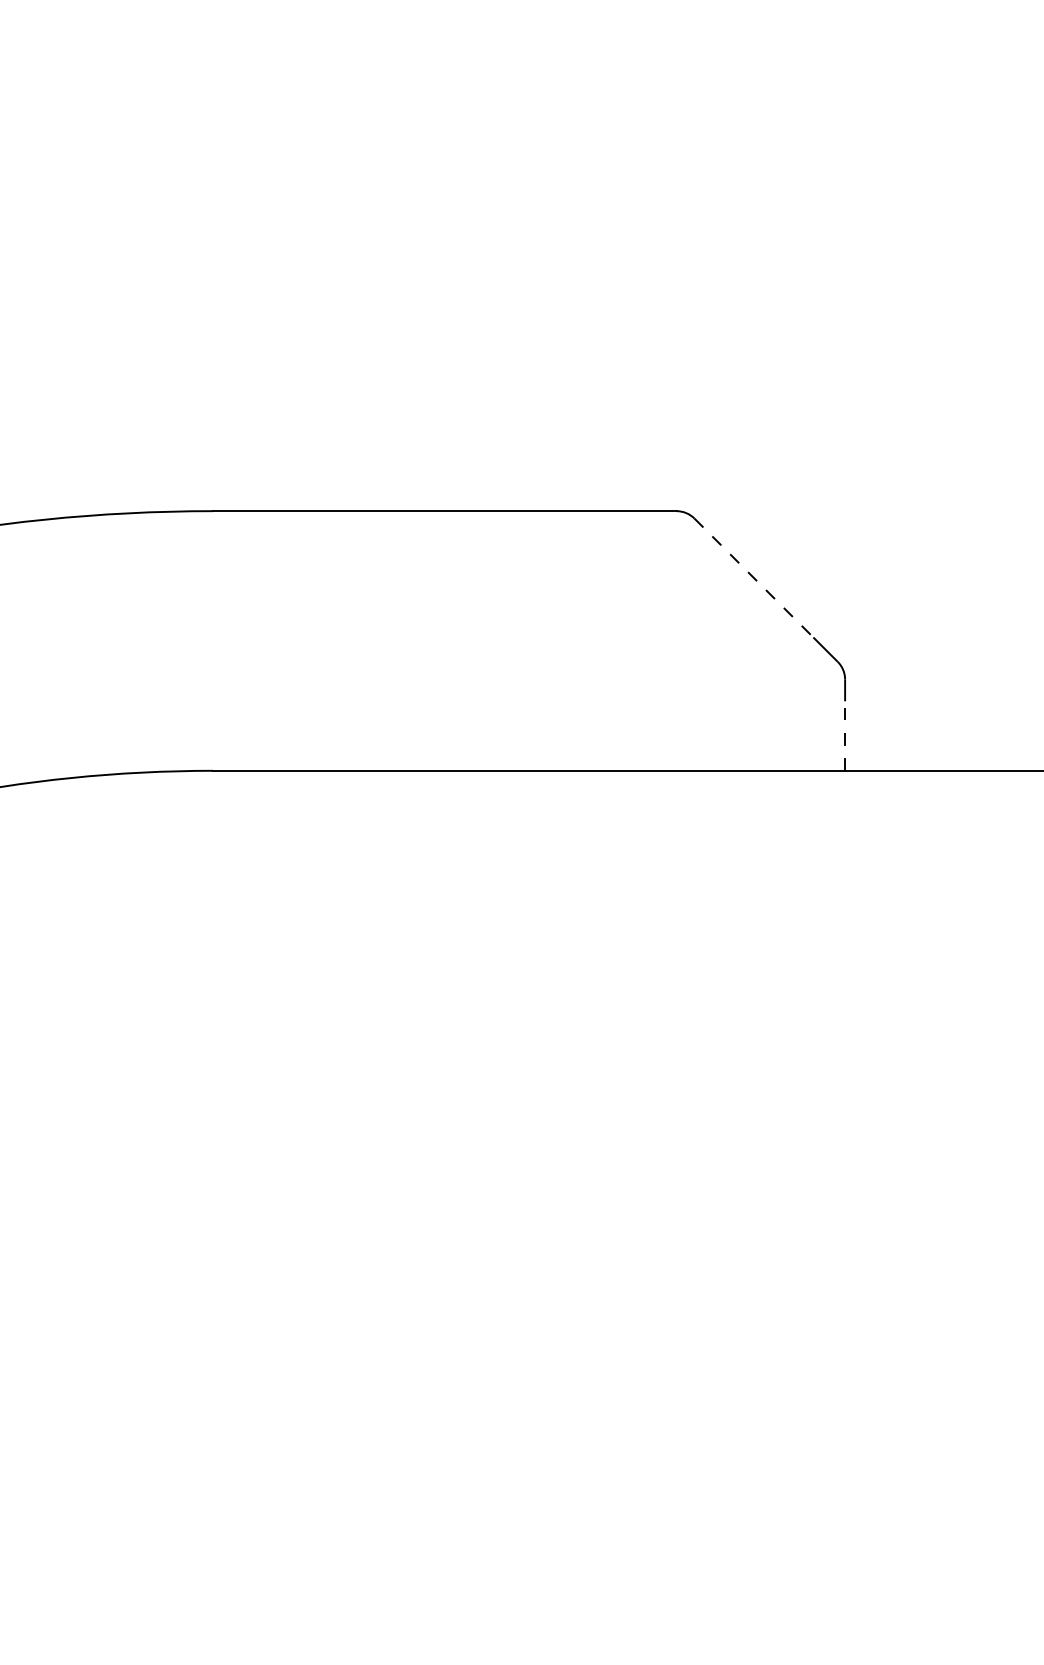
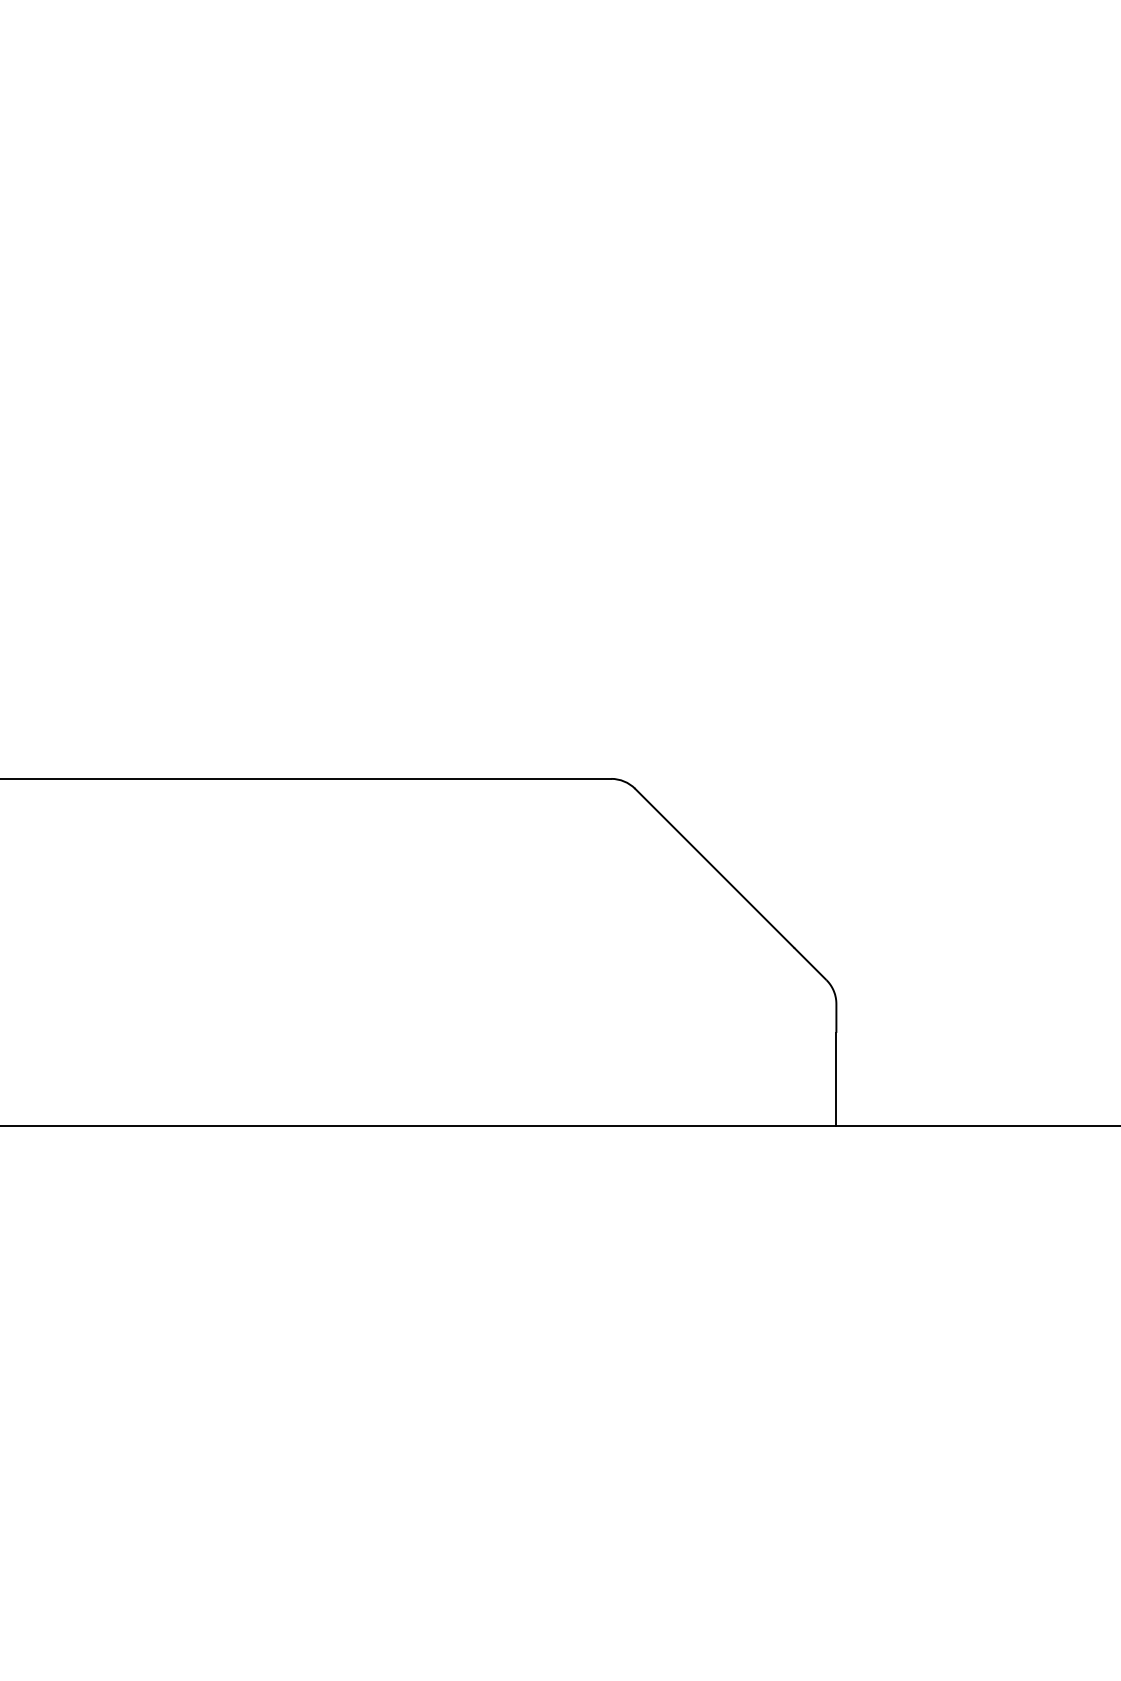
line: (754, 578) -> (715, 868), dashed -> solid
line: (845, 736) -> (836, 1079), dashed -> solid

